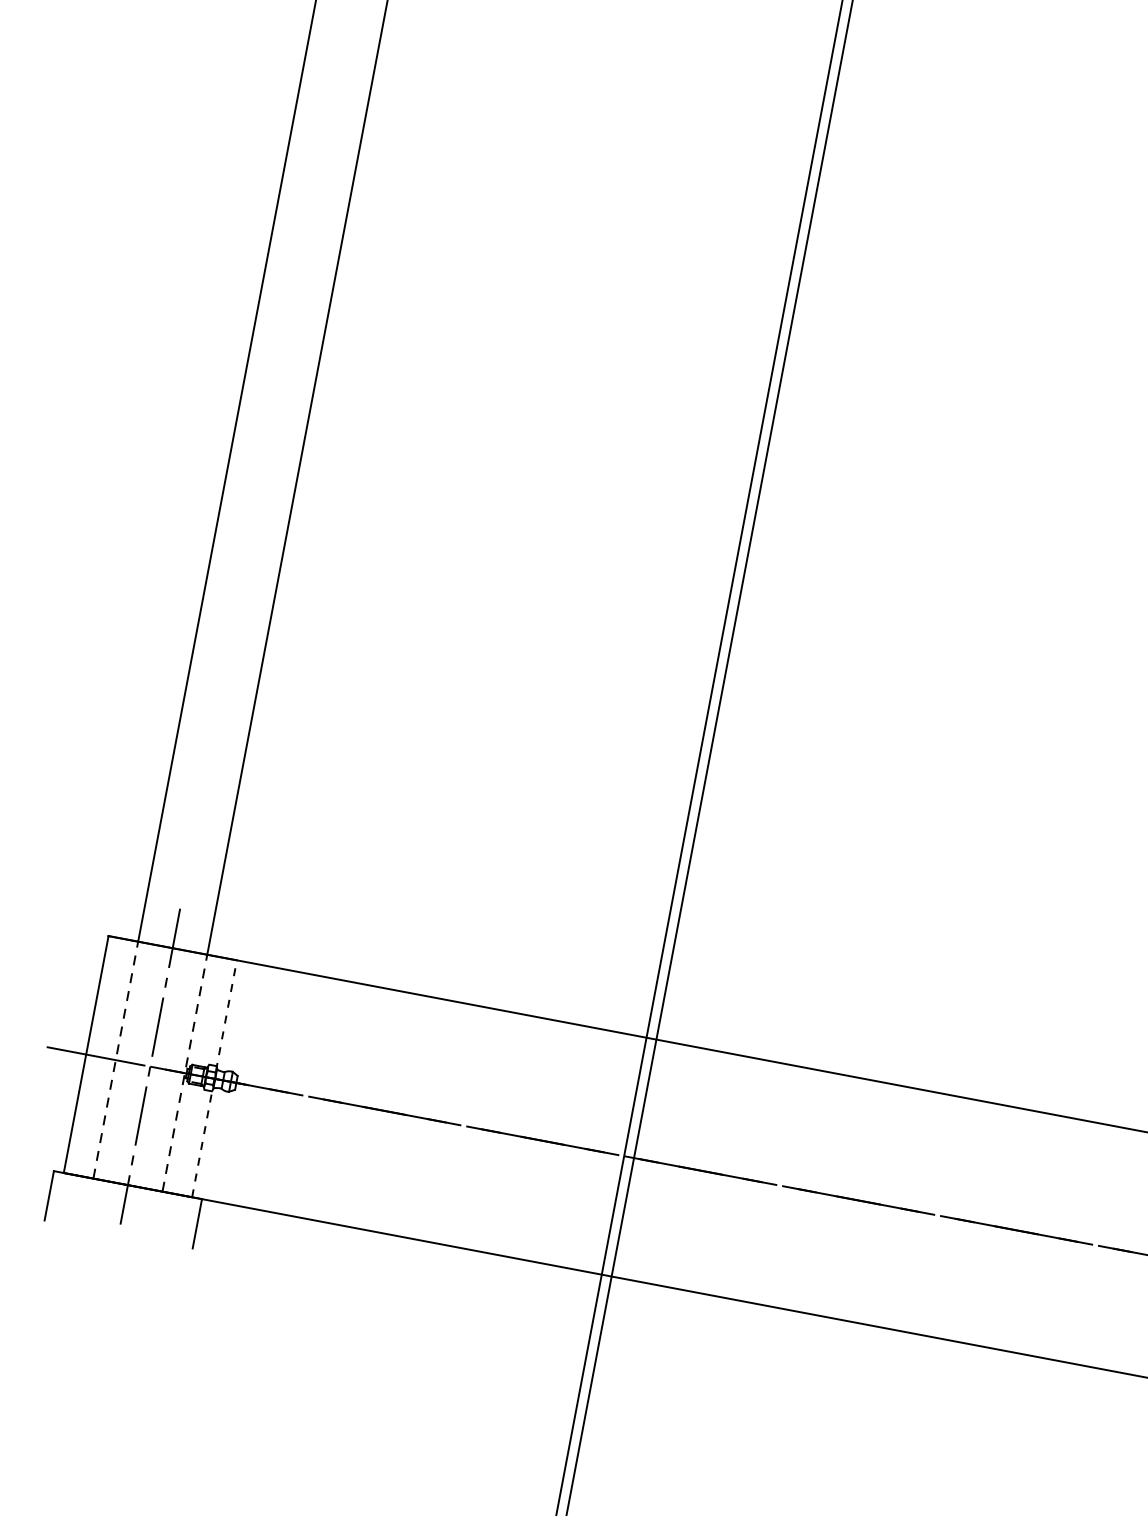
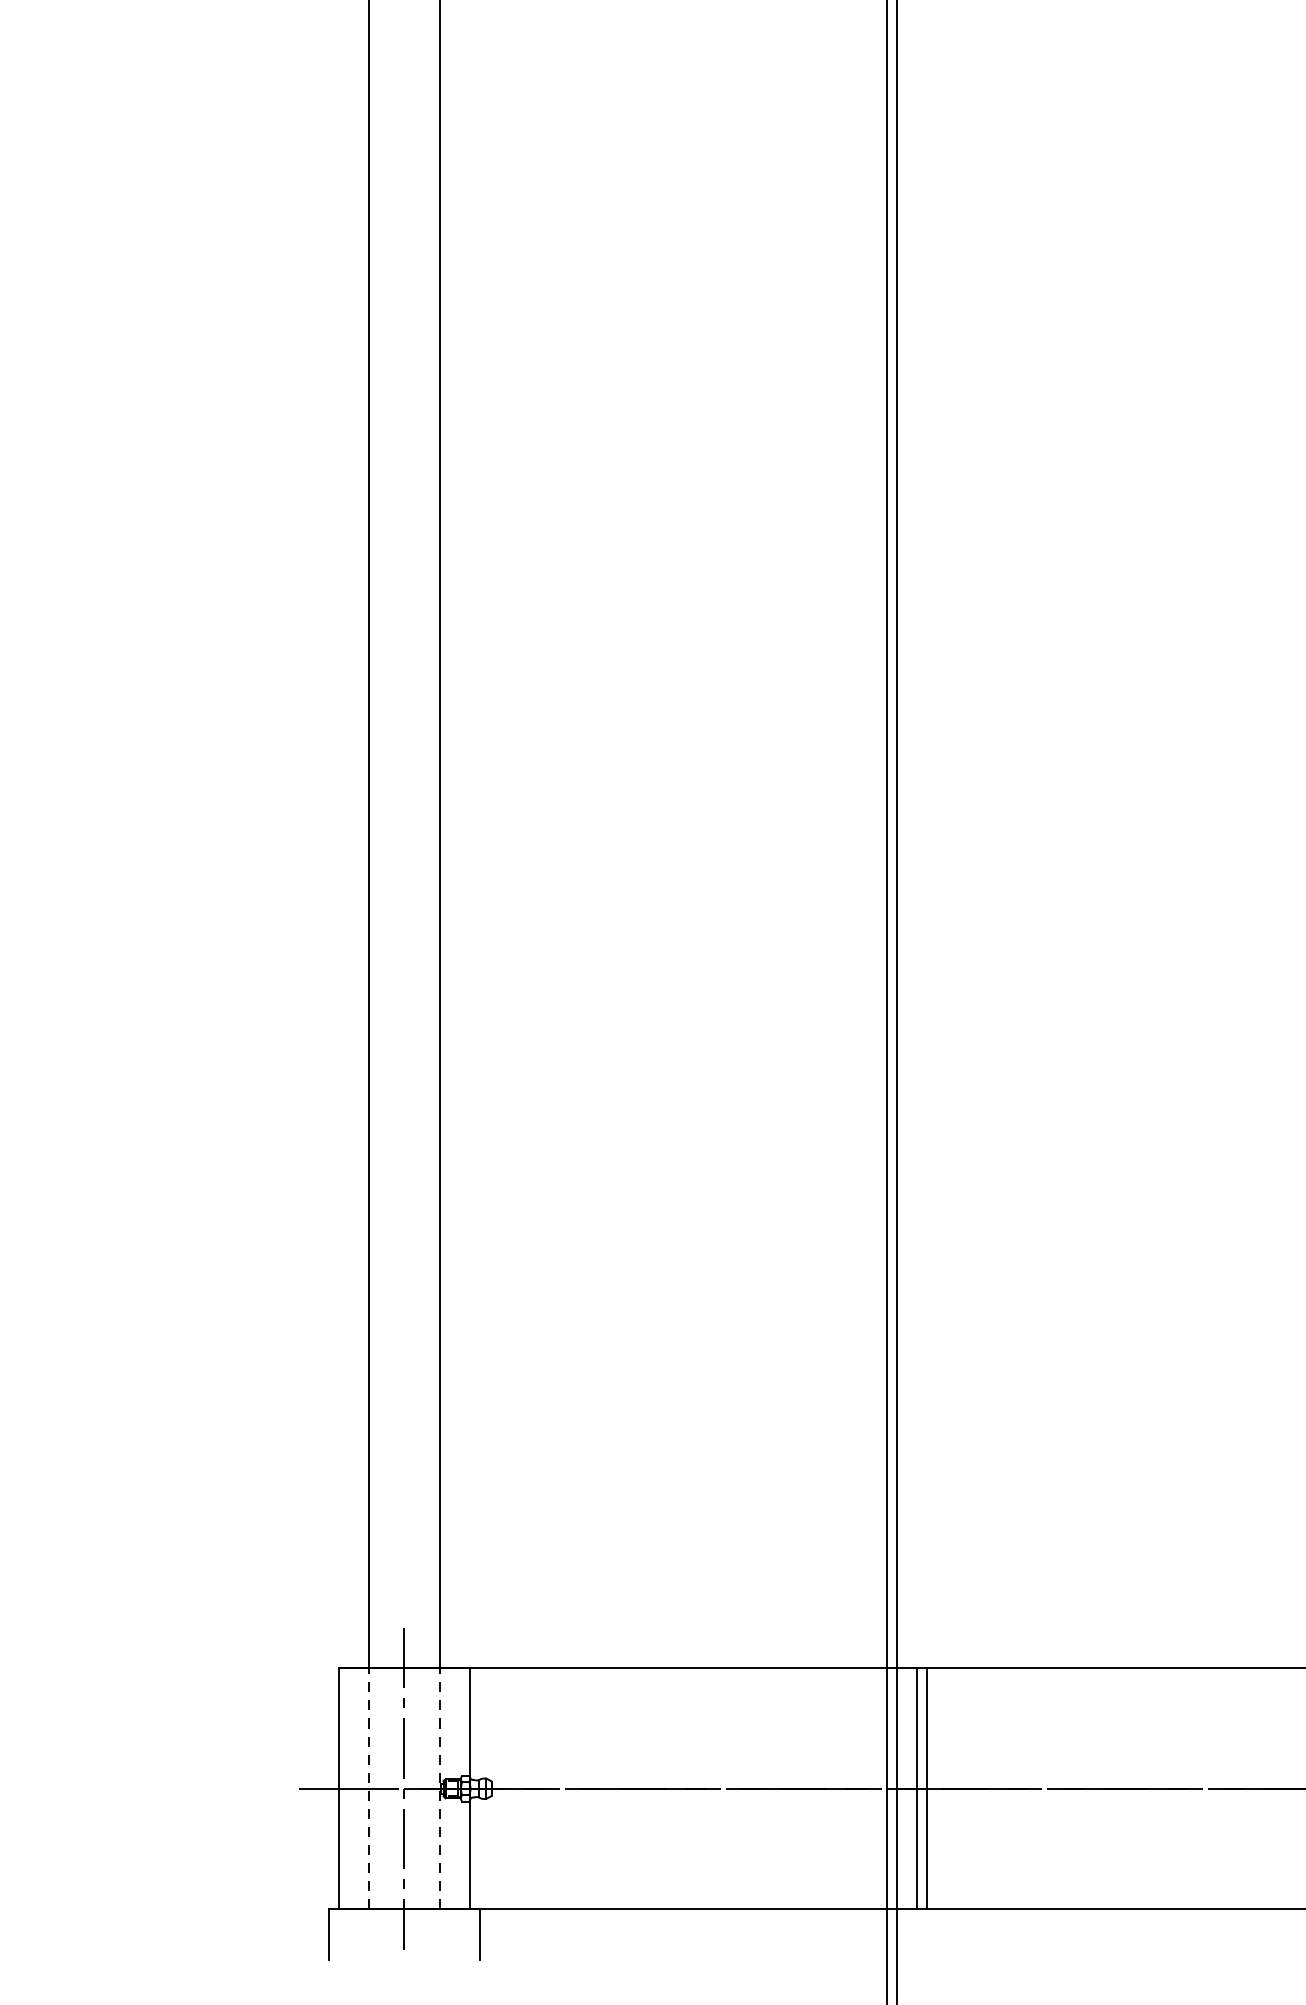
line: (214, 1078) -> (469, 1788), dashed -> solid
line: (653, 1161) -> (916, 1788), added
line: (663, 1163) -> (926, 1788), added

